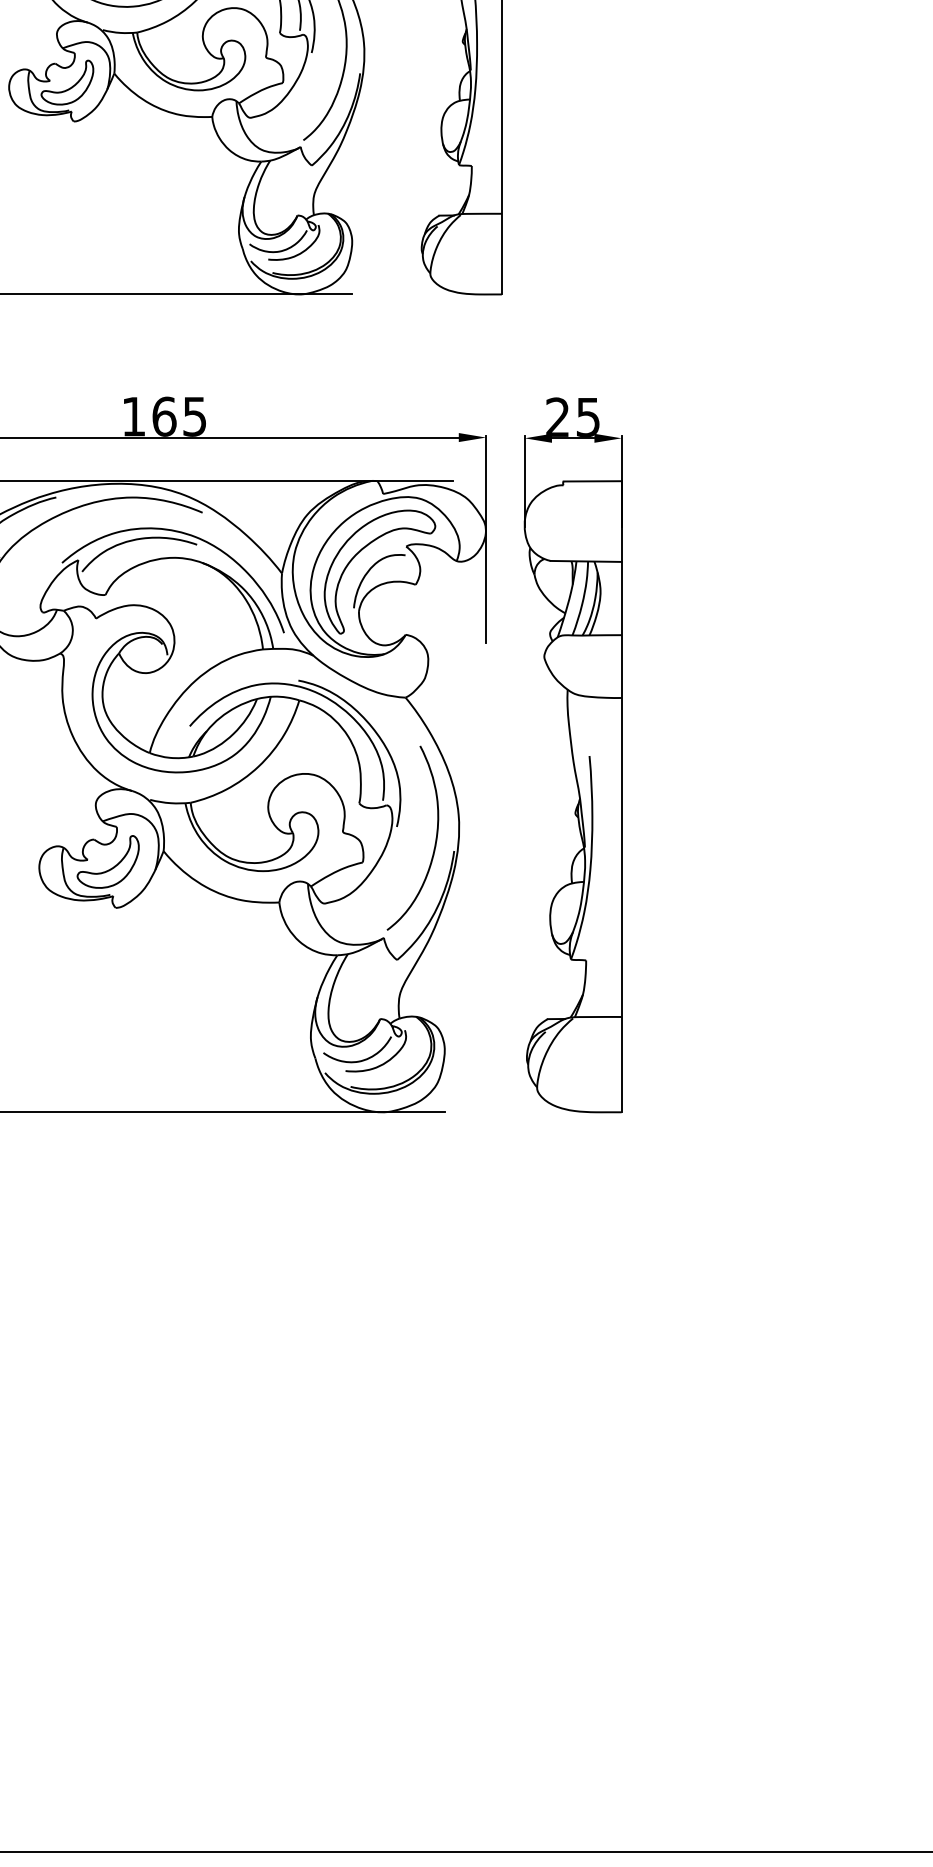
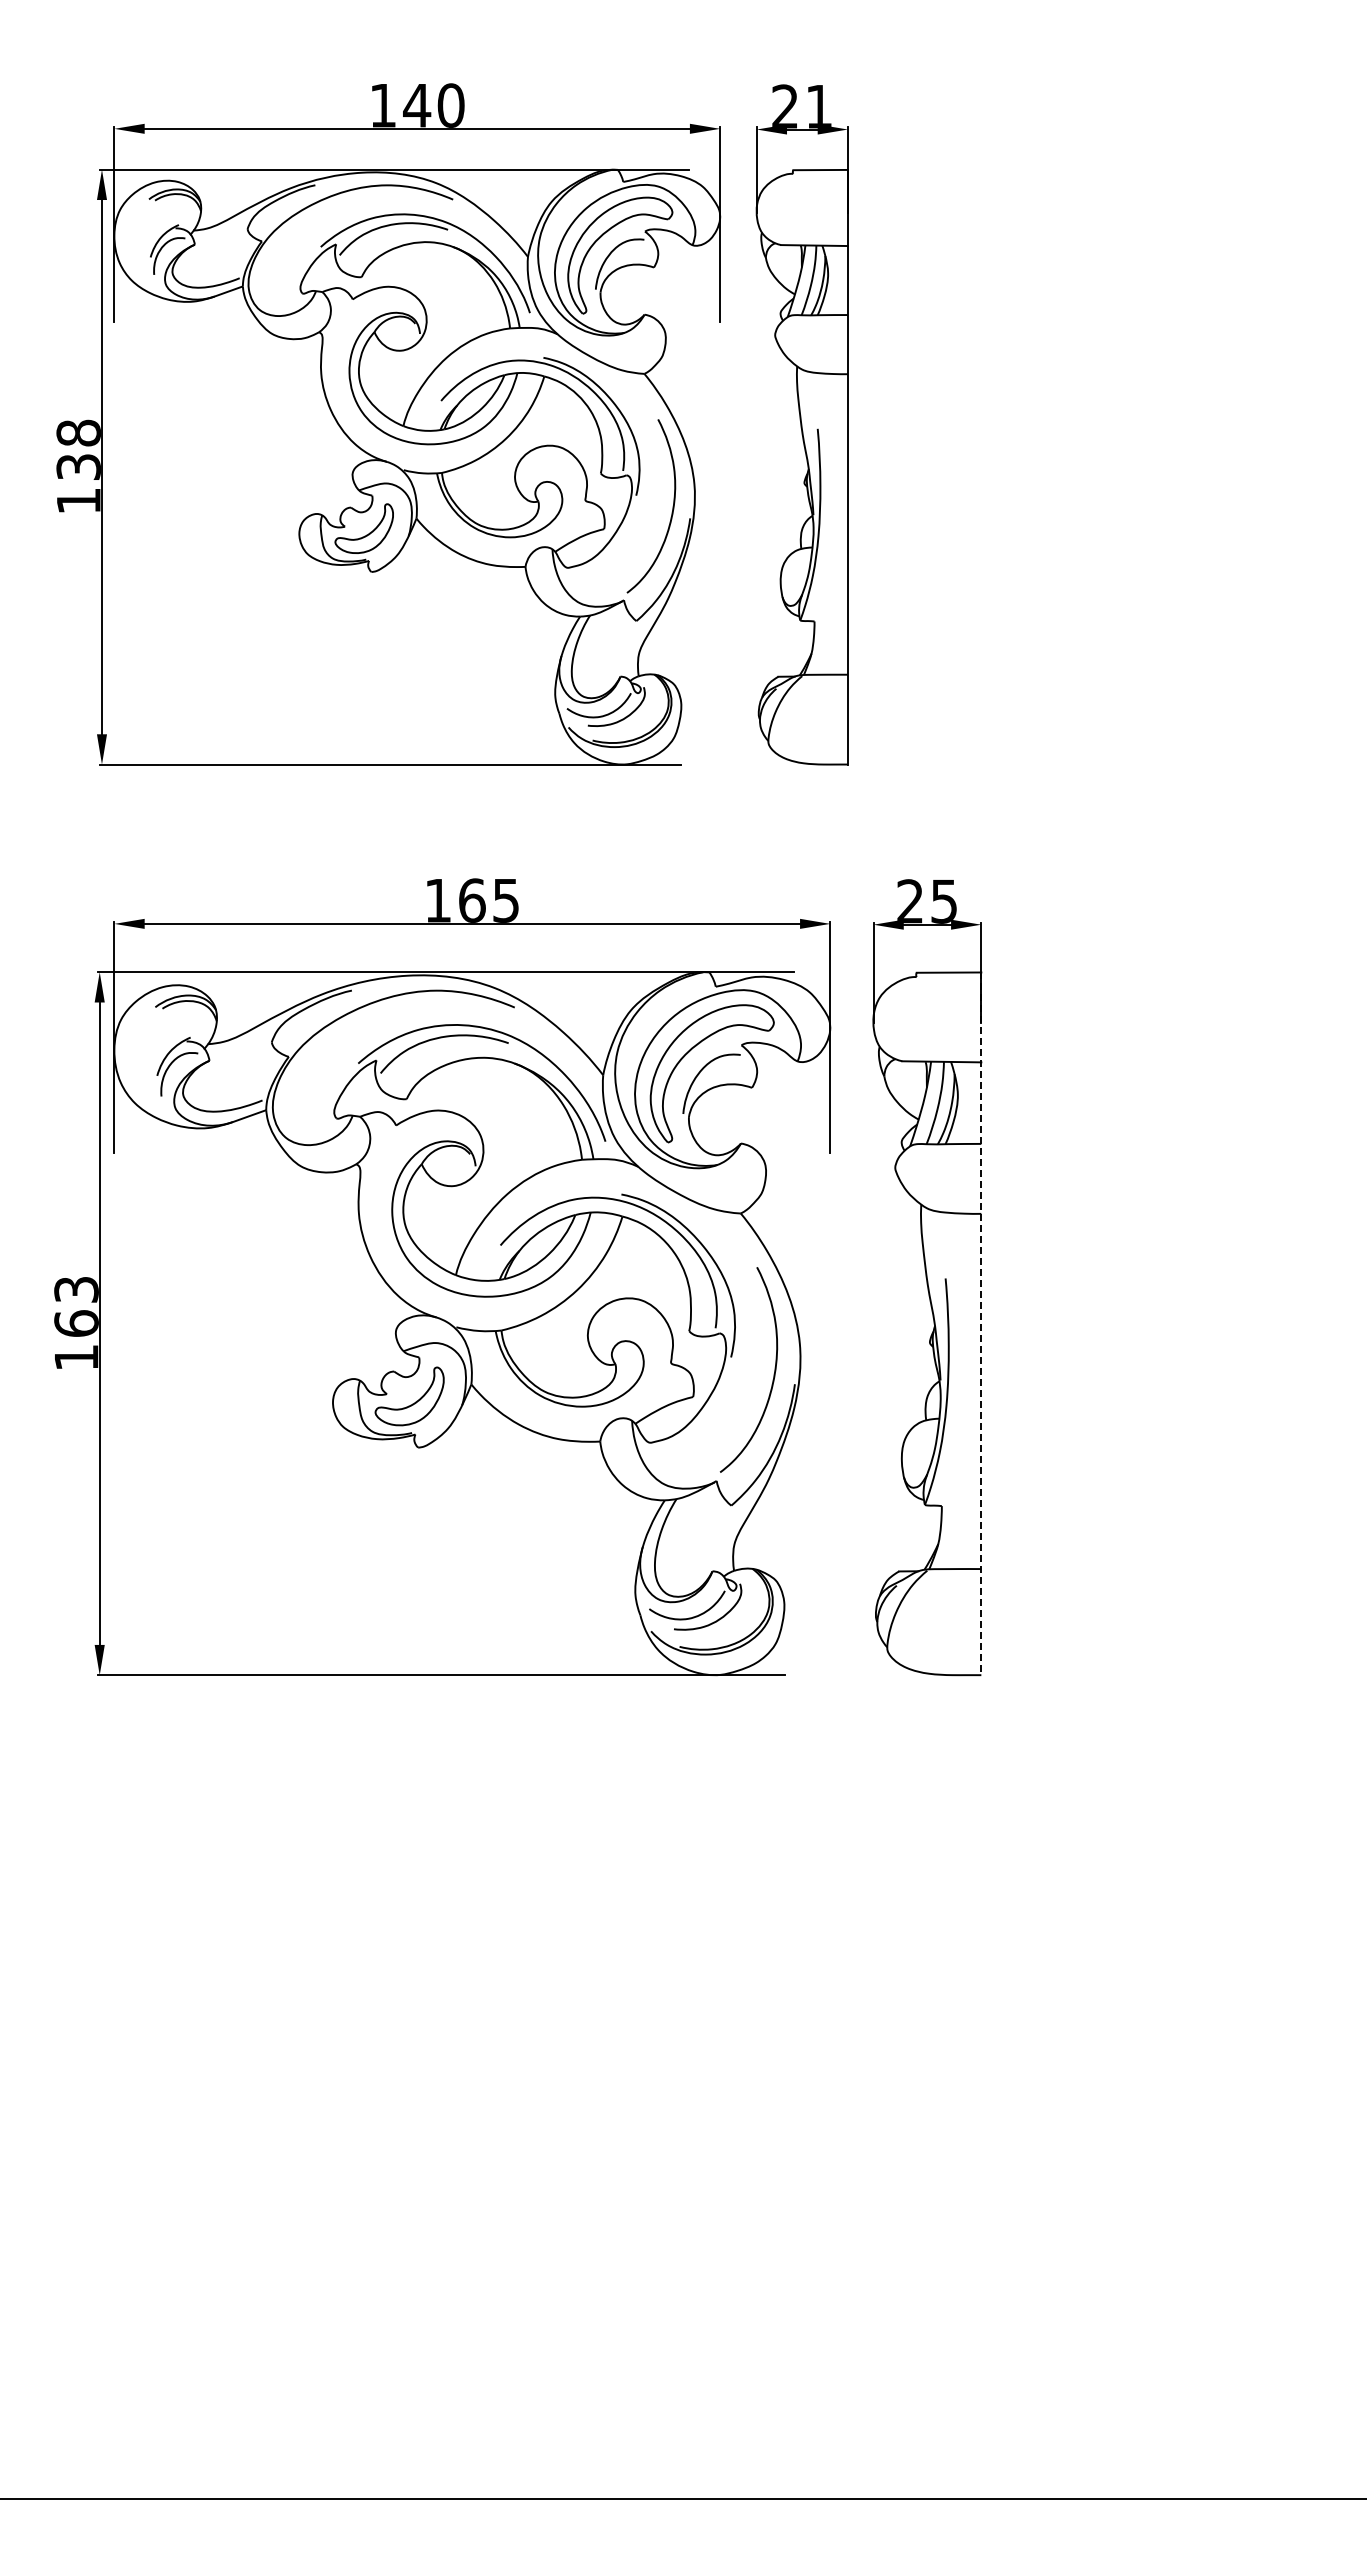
line: (621, 797) -> (981, 1324), solid -> dashed

